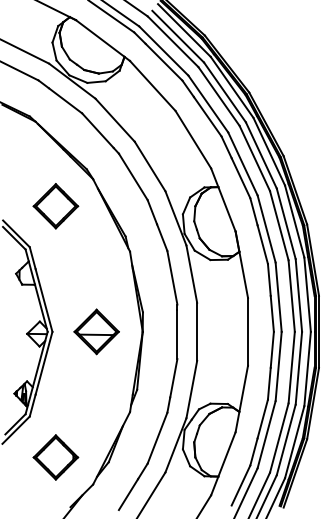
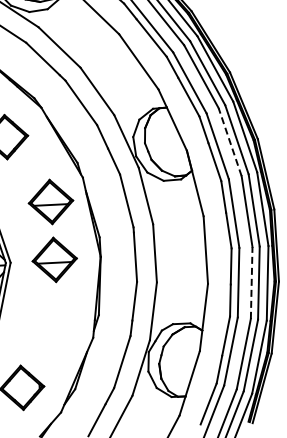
line: (279, 225) -> (230, 141), solid -> dashed
part: (96, 273) -> (50, 201), added
line: (291, 367) -> (251, 282), solid -> dashed

